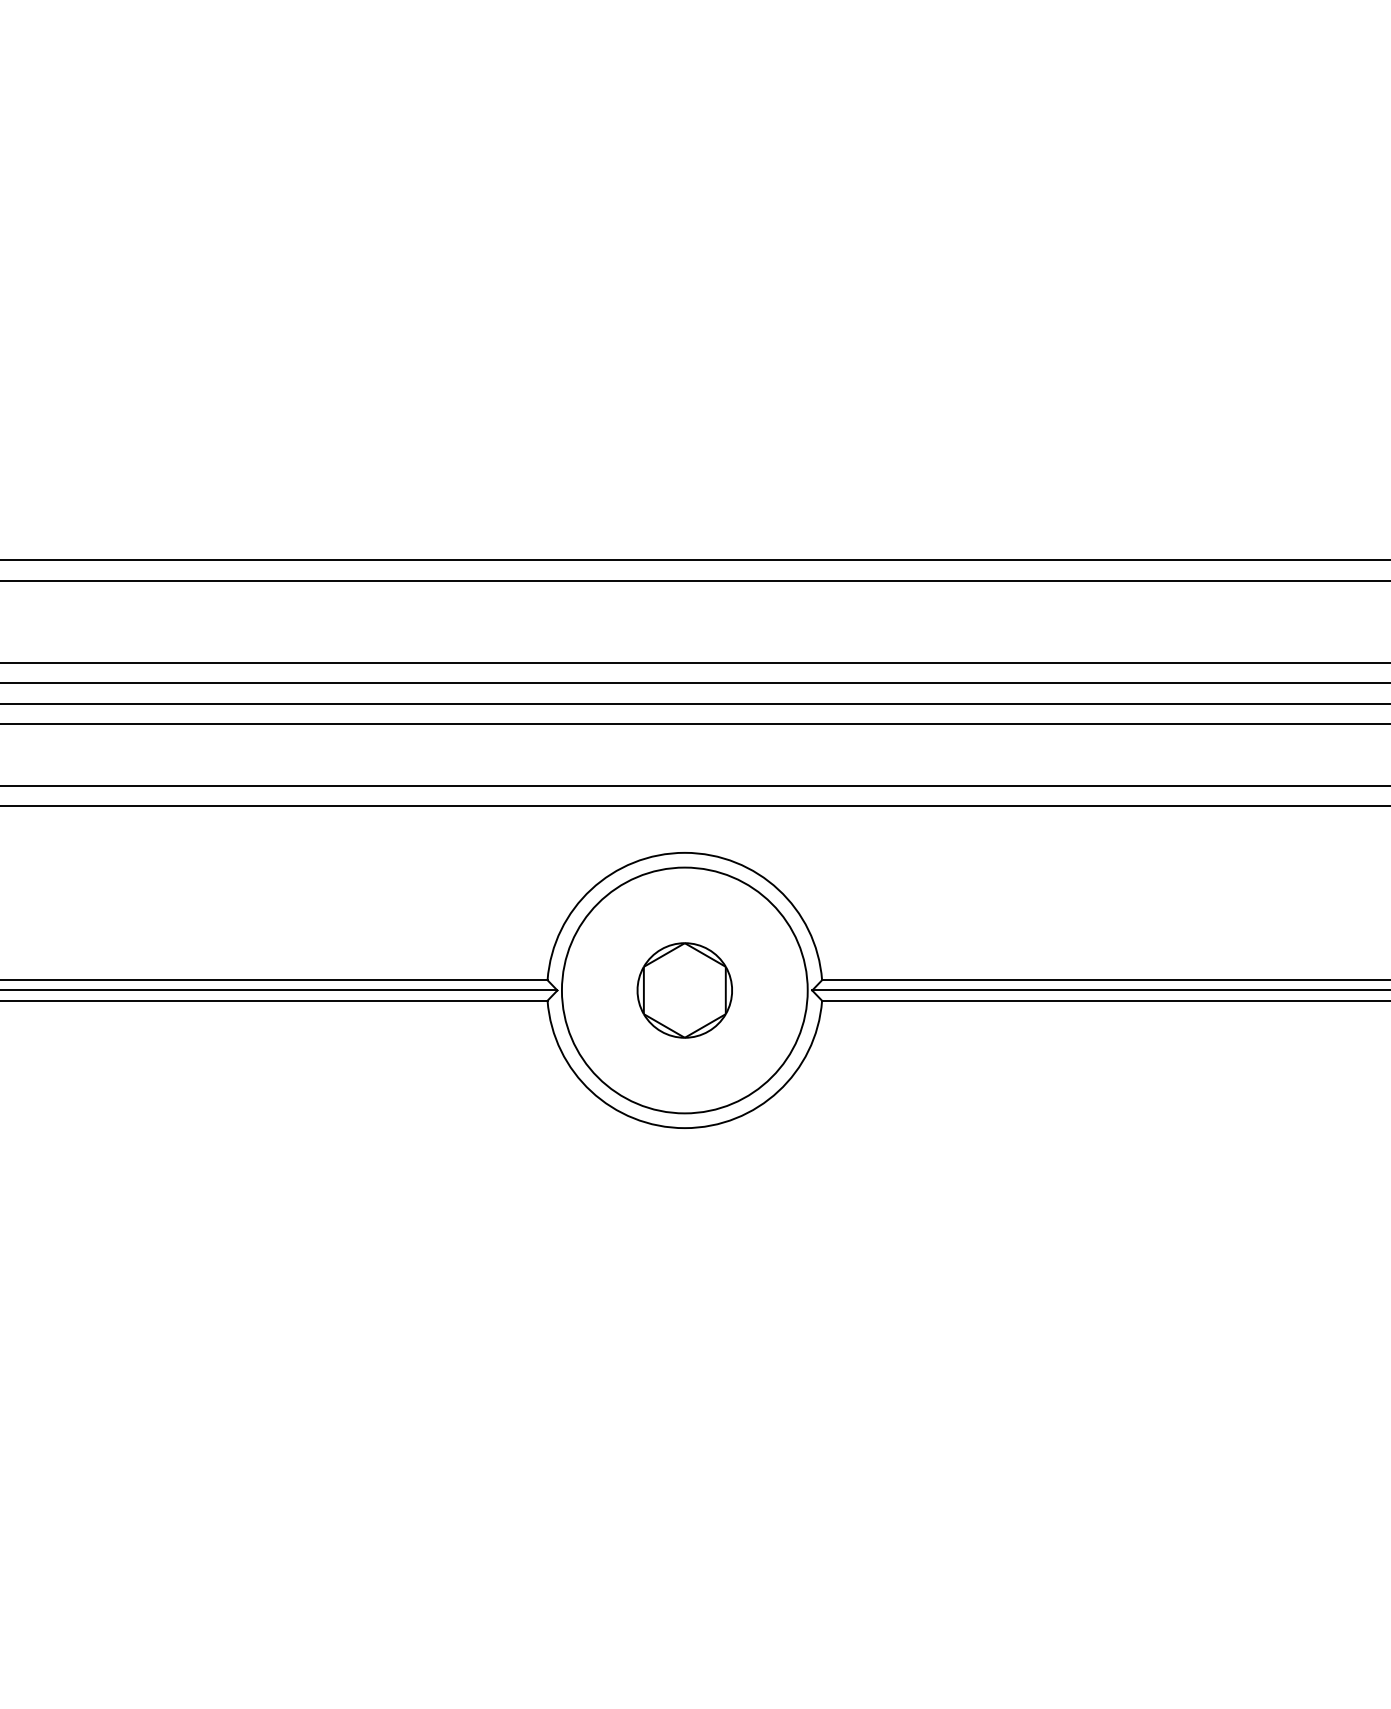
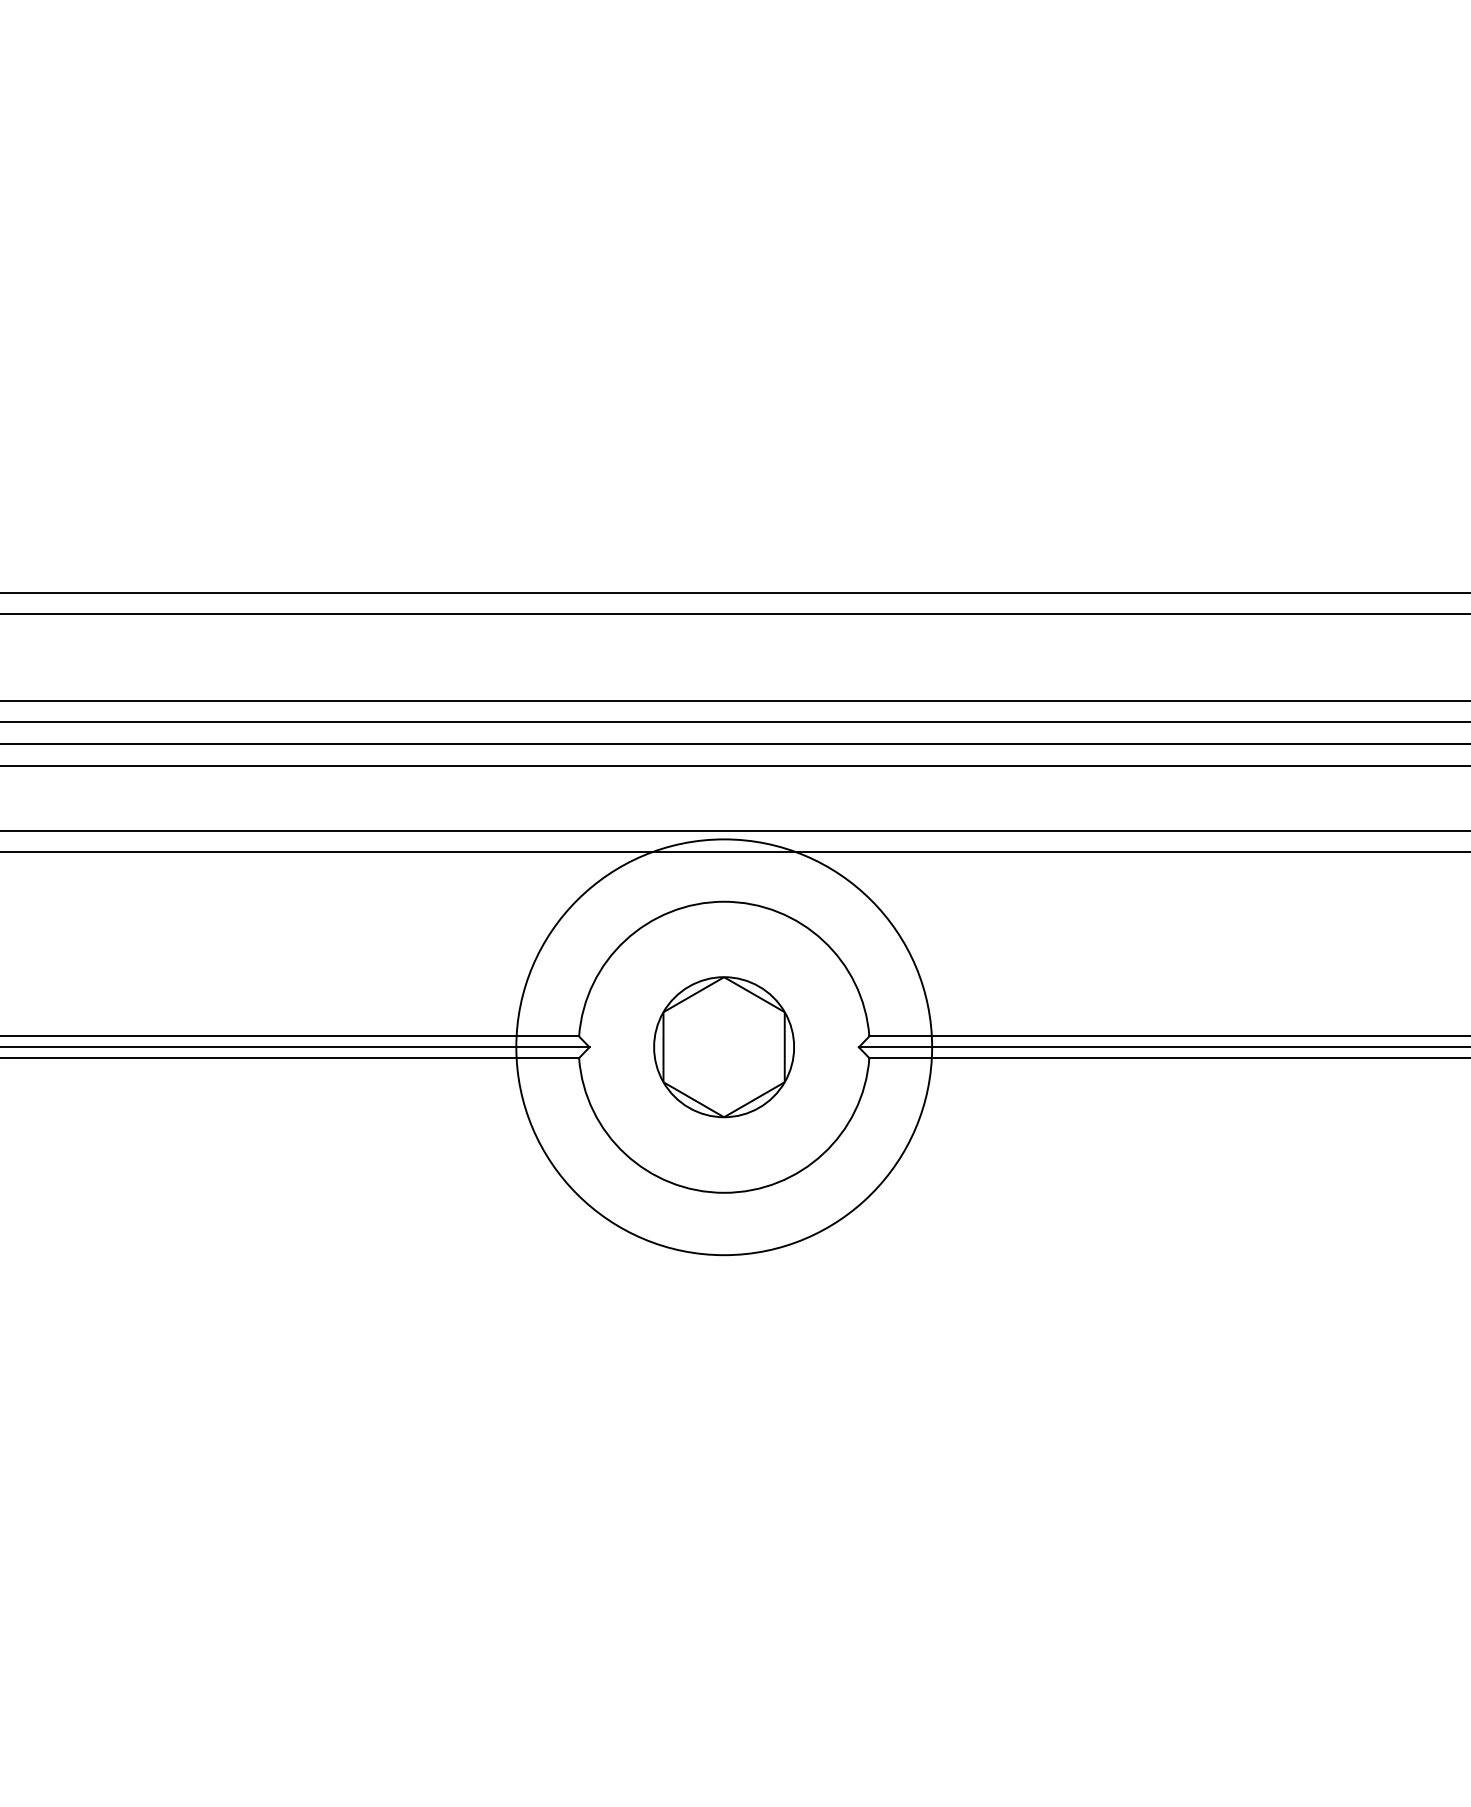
circle: (685, 990) -> (724, 1047), size x1.6
part: (685, 990) -> (724, 1047), size x1.4

